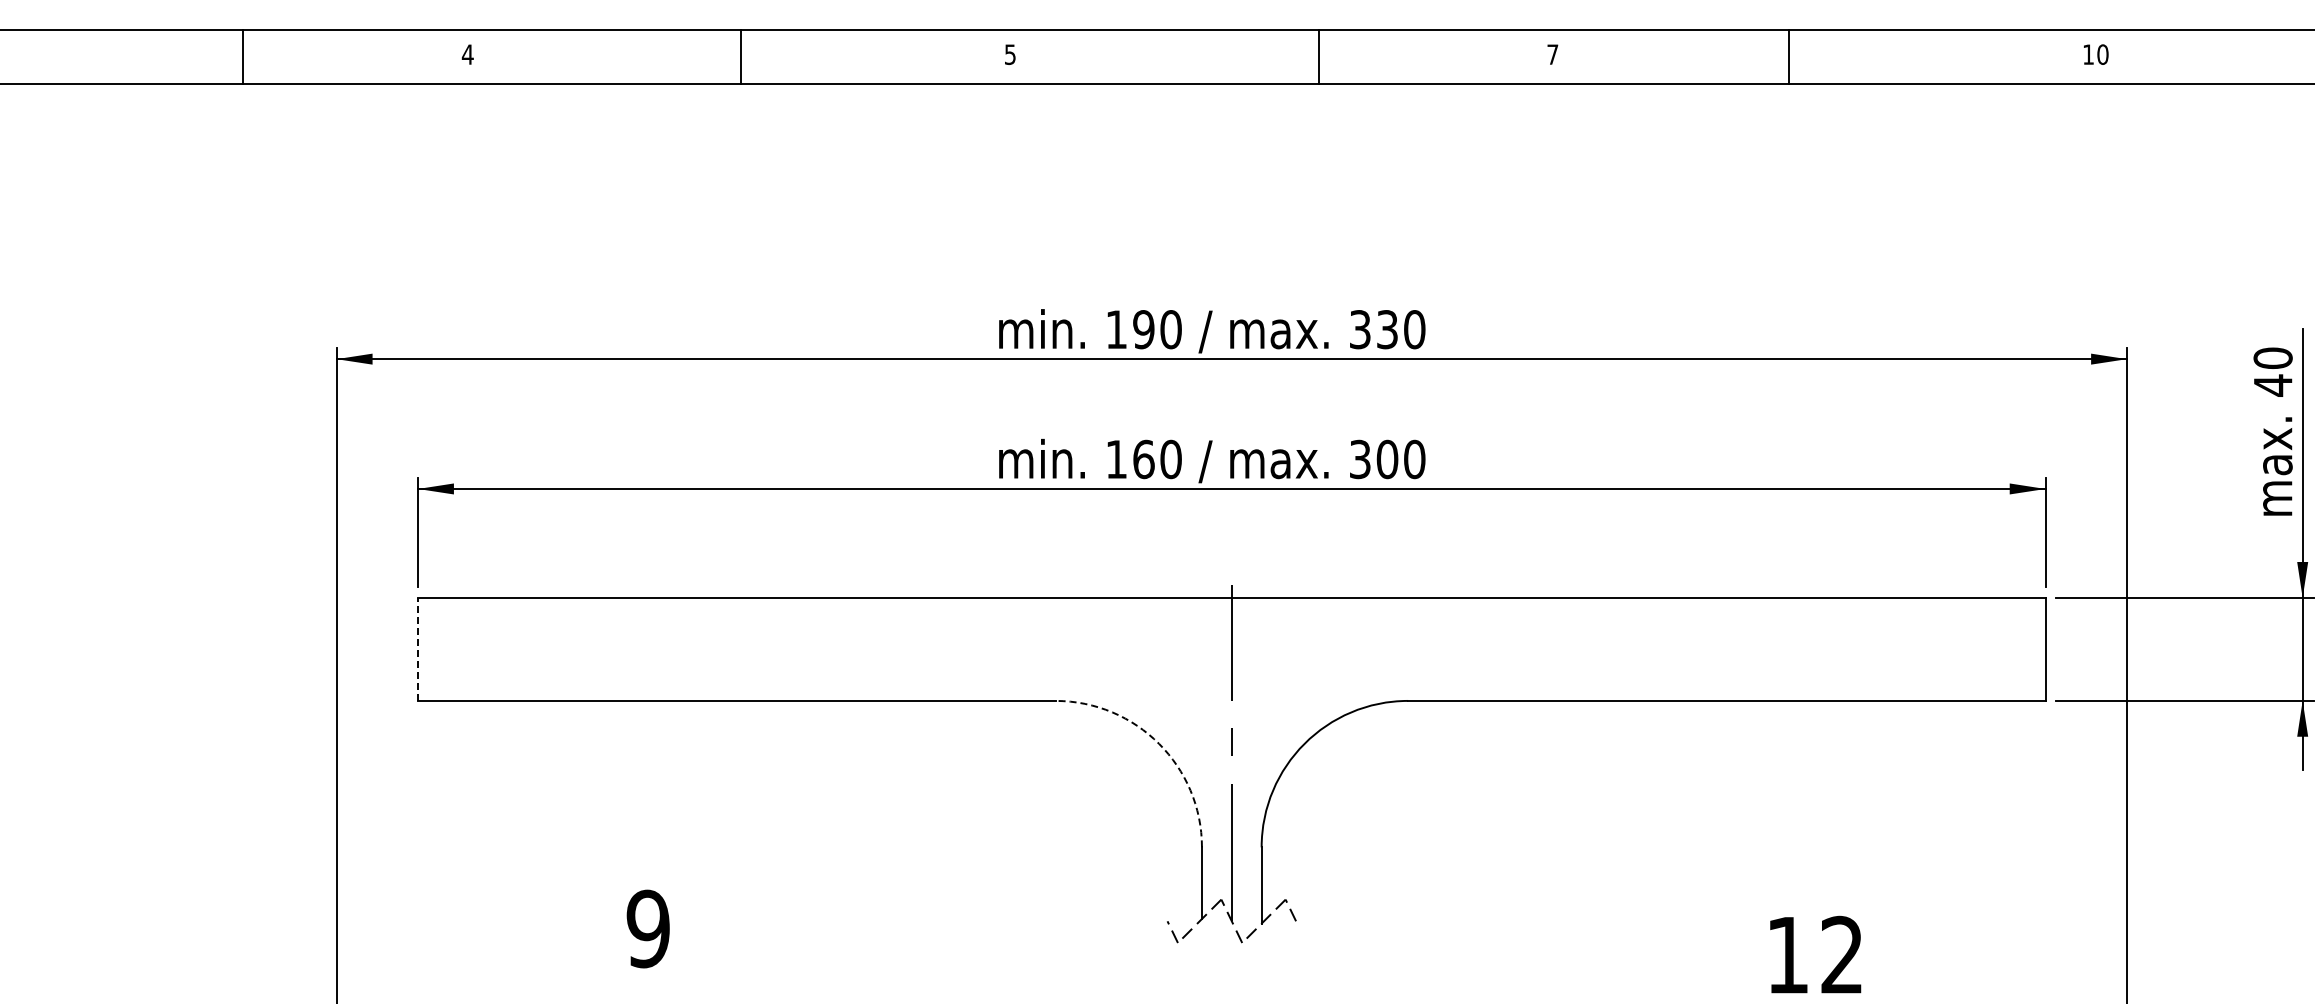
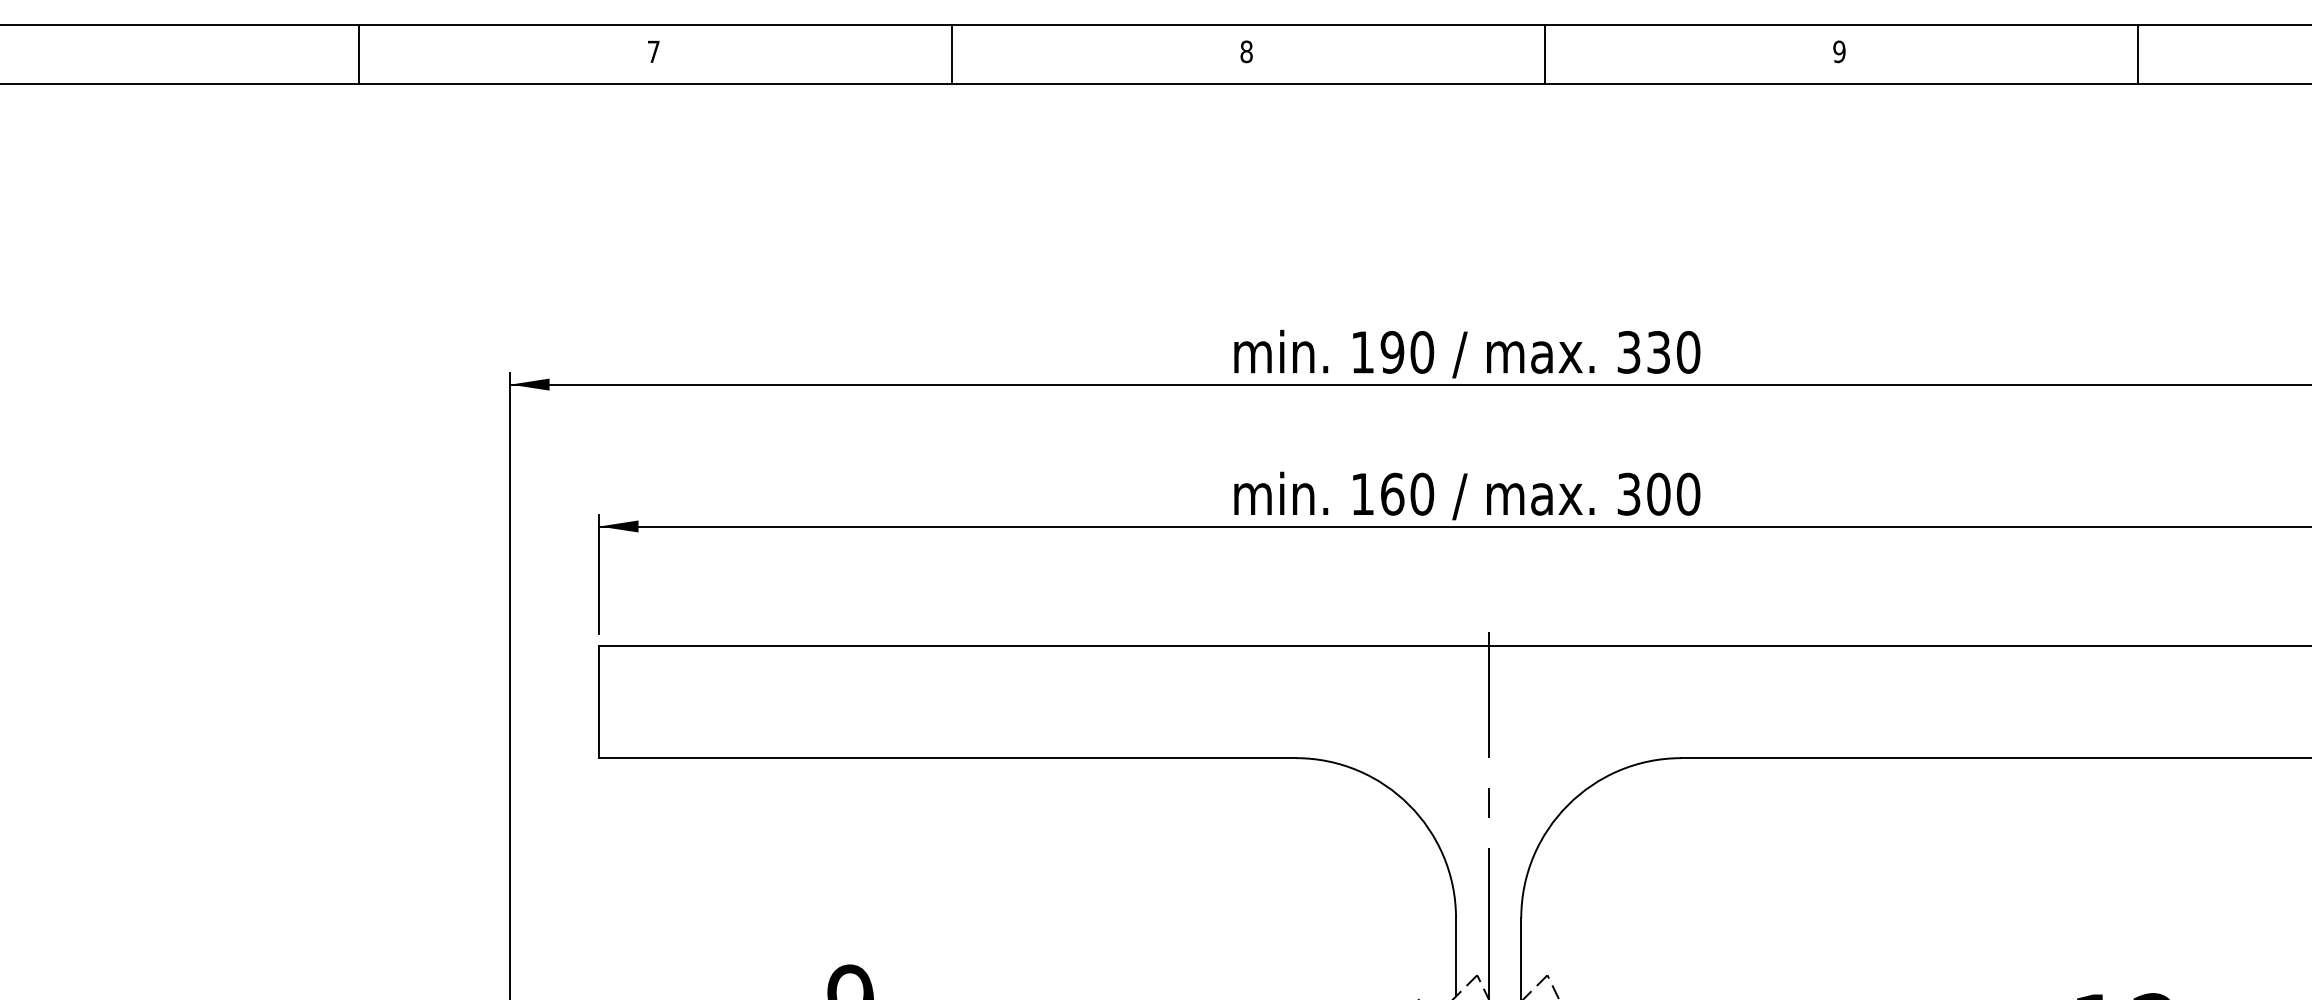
text: (467, 54) -> (653, 51), 4 -> 7
text: (1009, 54) -> (1245, 51), 5 -> 8
text: (1552, 54) -> (1839, 51), 7 -> 9
line: (242, 56) -> (359, 53), moved
line: (1318, 56) -> (1545, 53), moved
line: (1788, 56) -> (2137, 53), moved
line: (418, 649) -> (599, 701), dashed -> solid
arc: (1159, 743) -> (1409, 804), dashed -> solid

